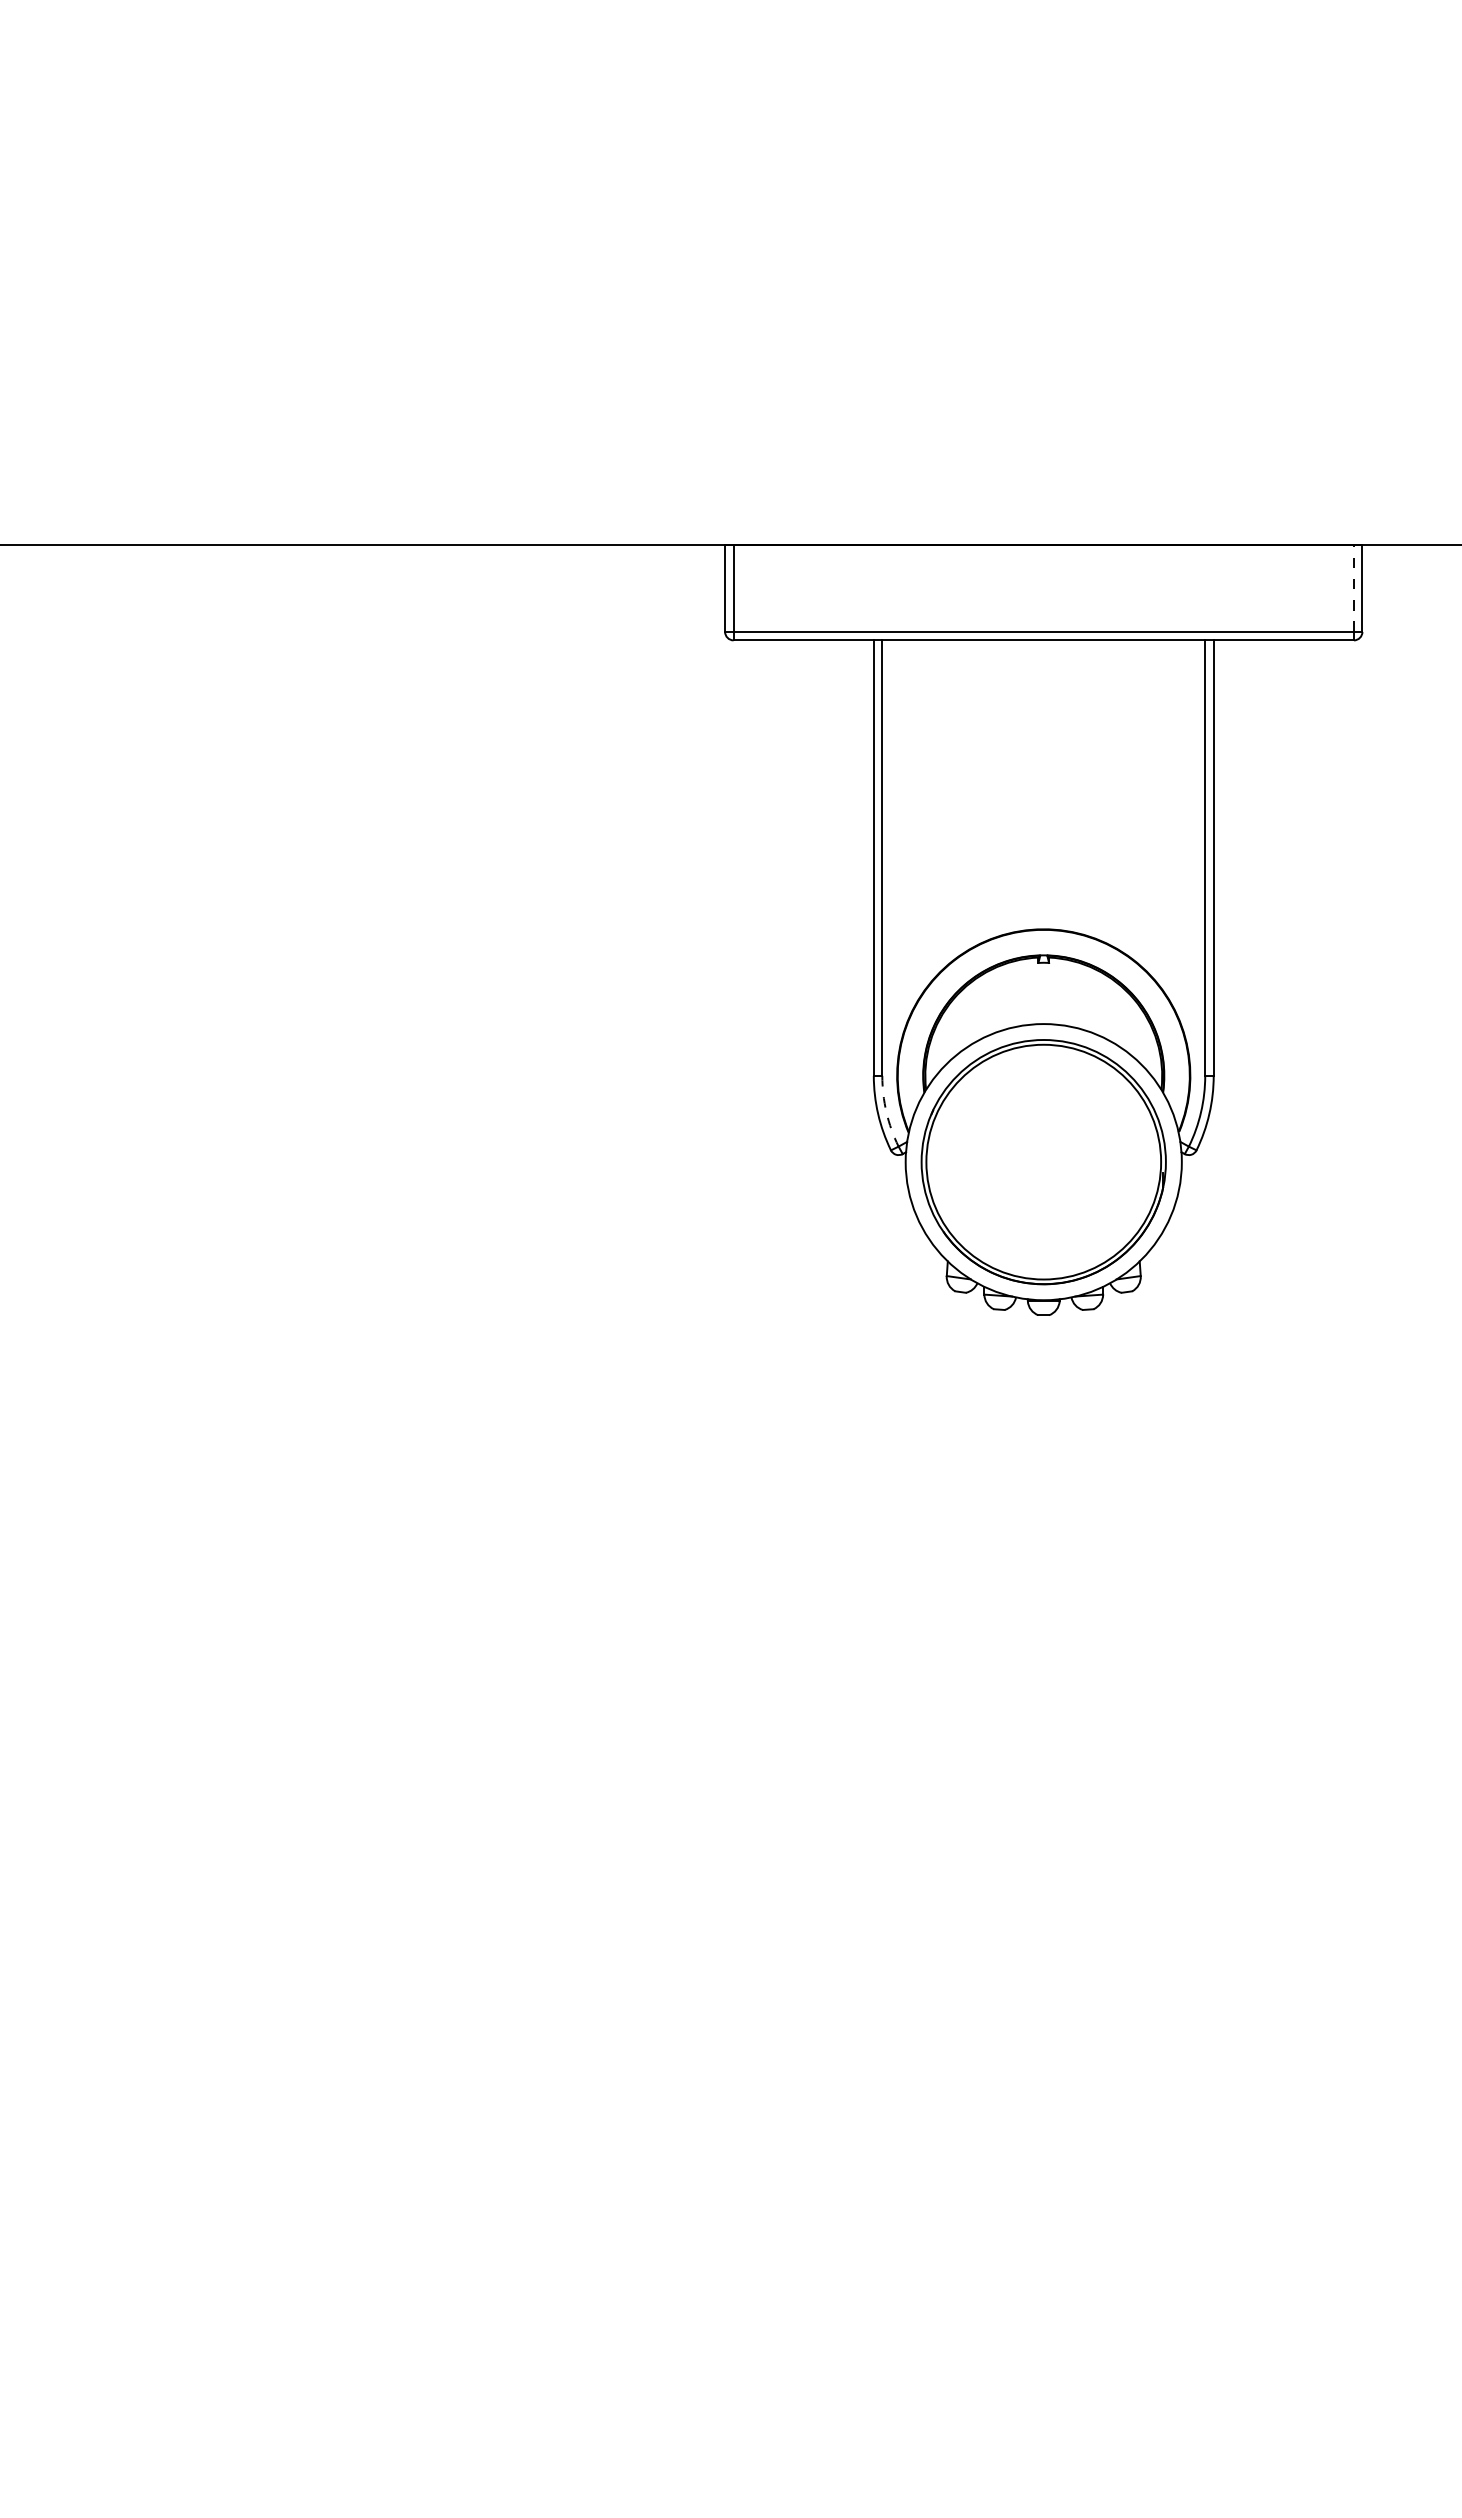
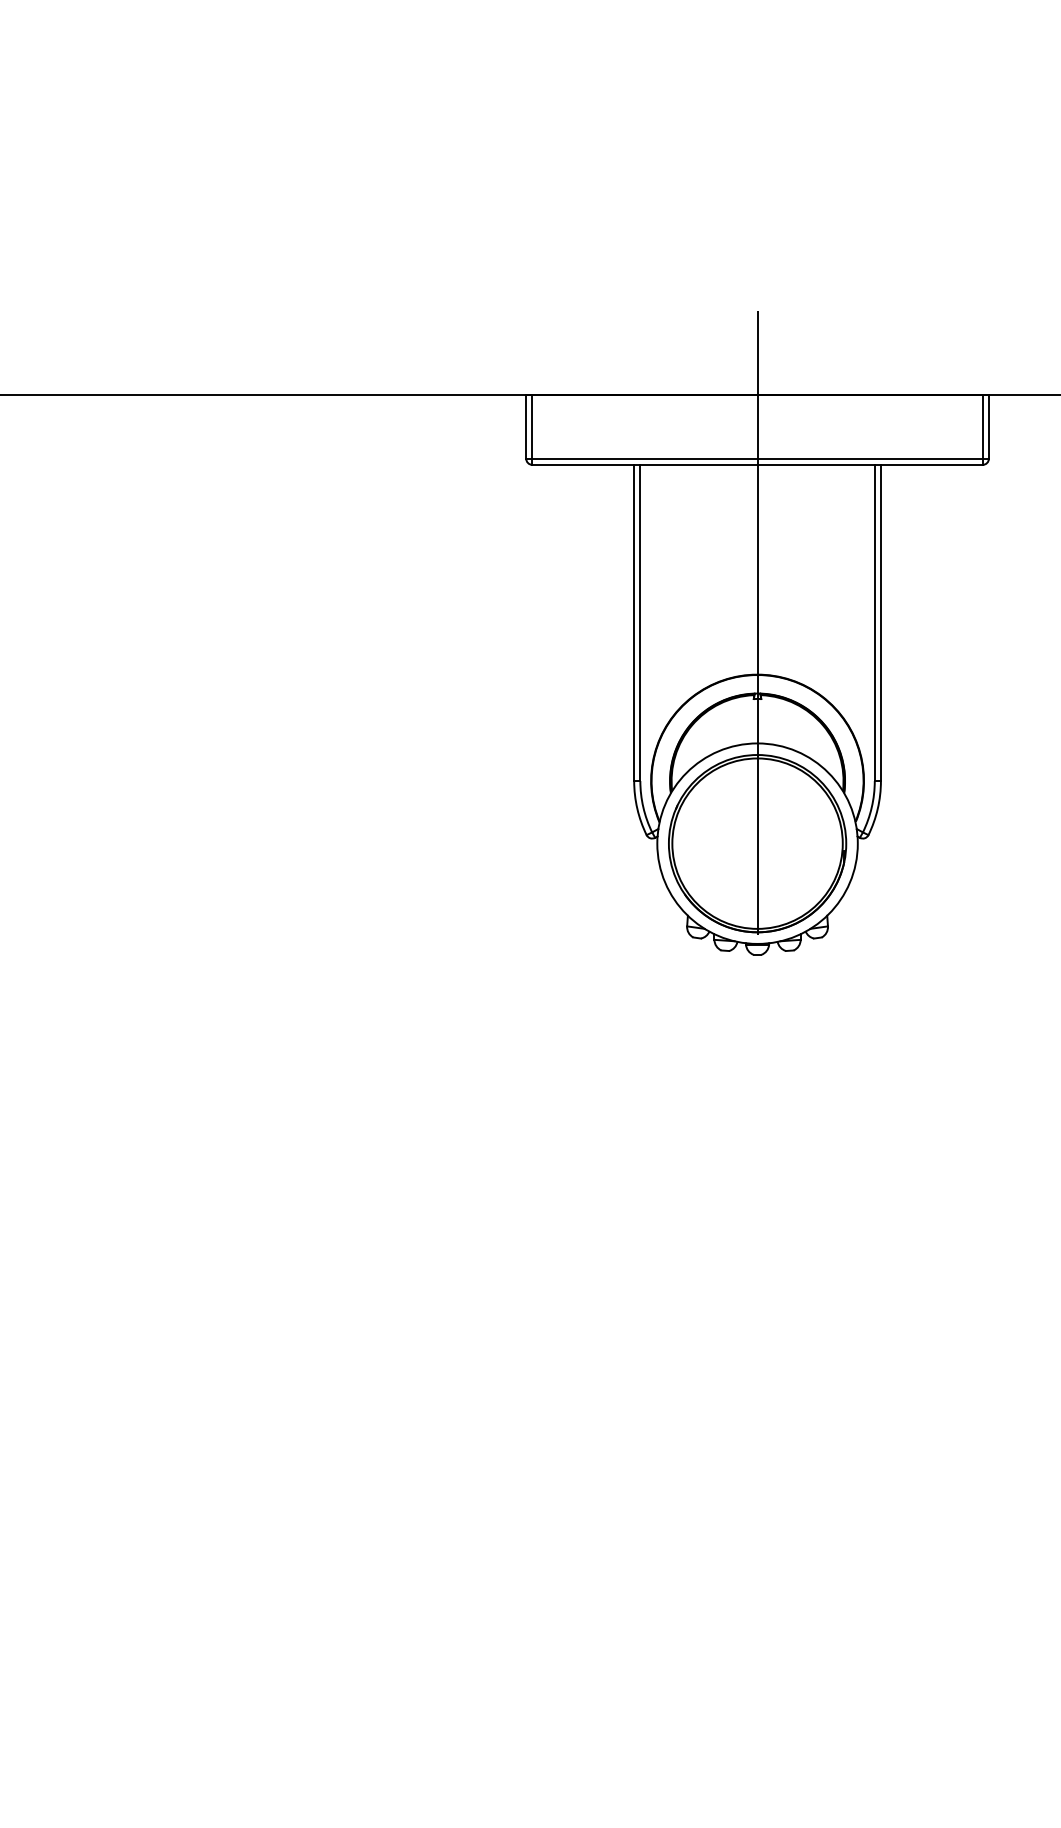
line: (1353, 588) -> (982, 427), dashed -> solid
line: (1043, 857) -> (757, 622), added
arc: (886, 1112) -> (643, 807), dashed -> solid

